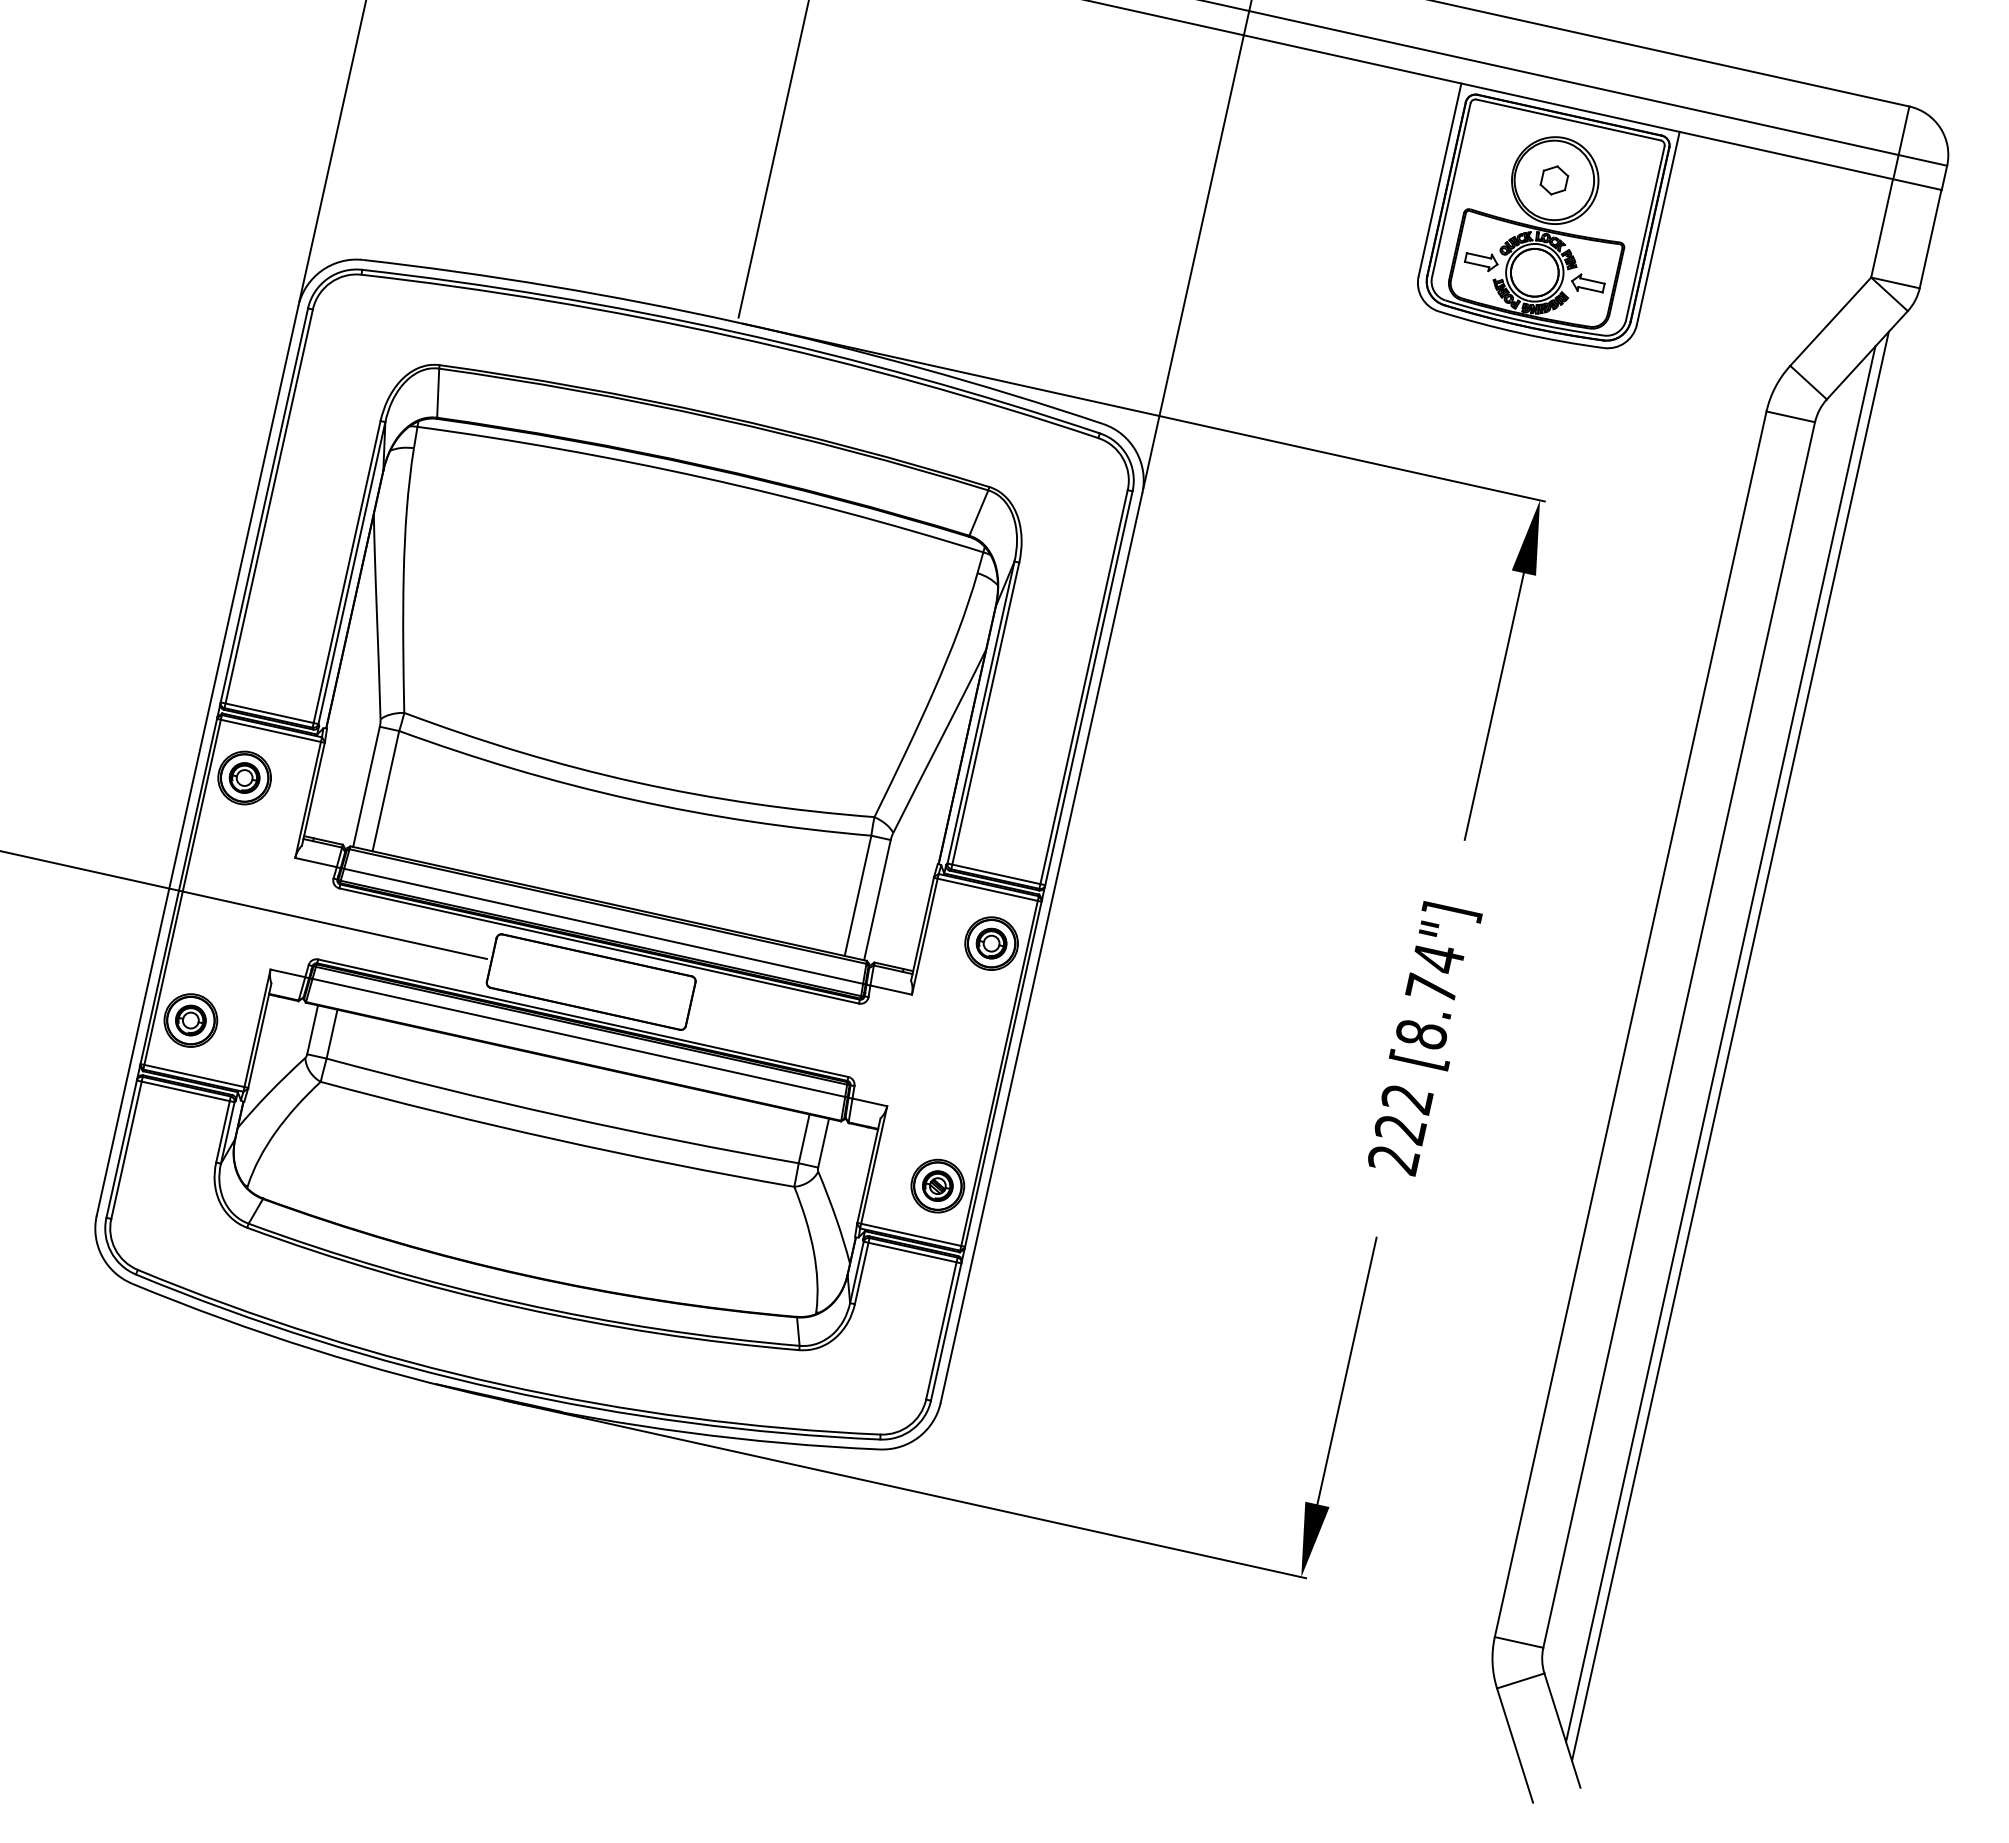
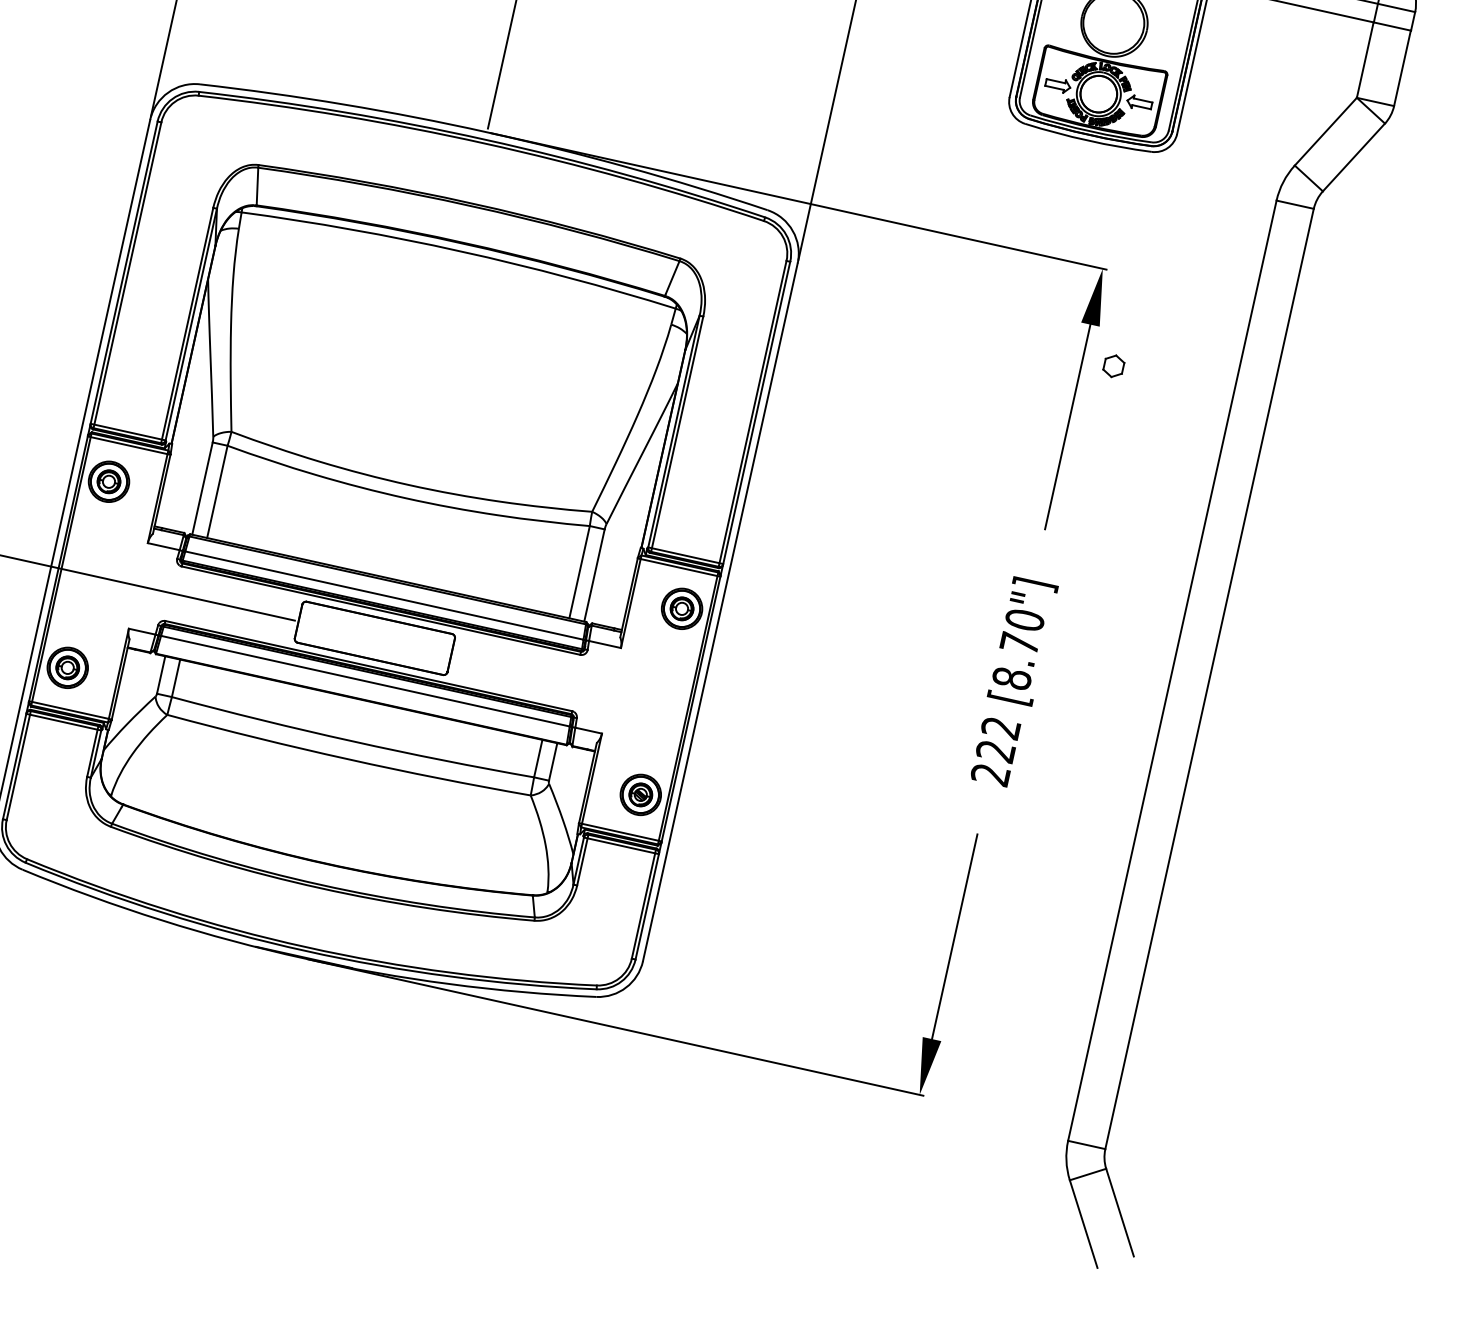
part: (1554, 180) -> (1113, 366), moved
text: (1438, 958) -> (1024, 620), [8.74"] -> [8.70"]
line: (1720, 1043) -> (1241, 685), removed
line: (1730, 1045) -> (1248, 687), removed

